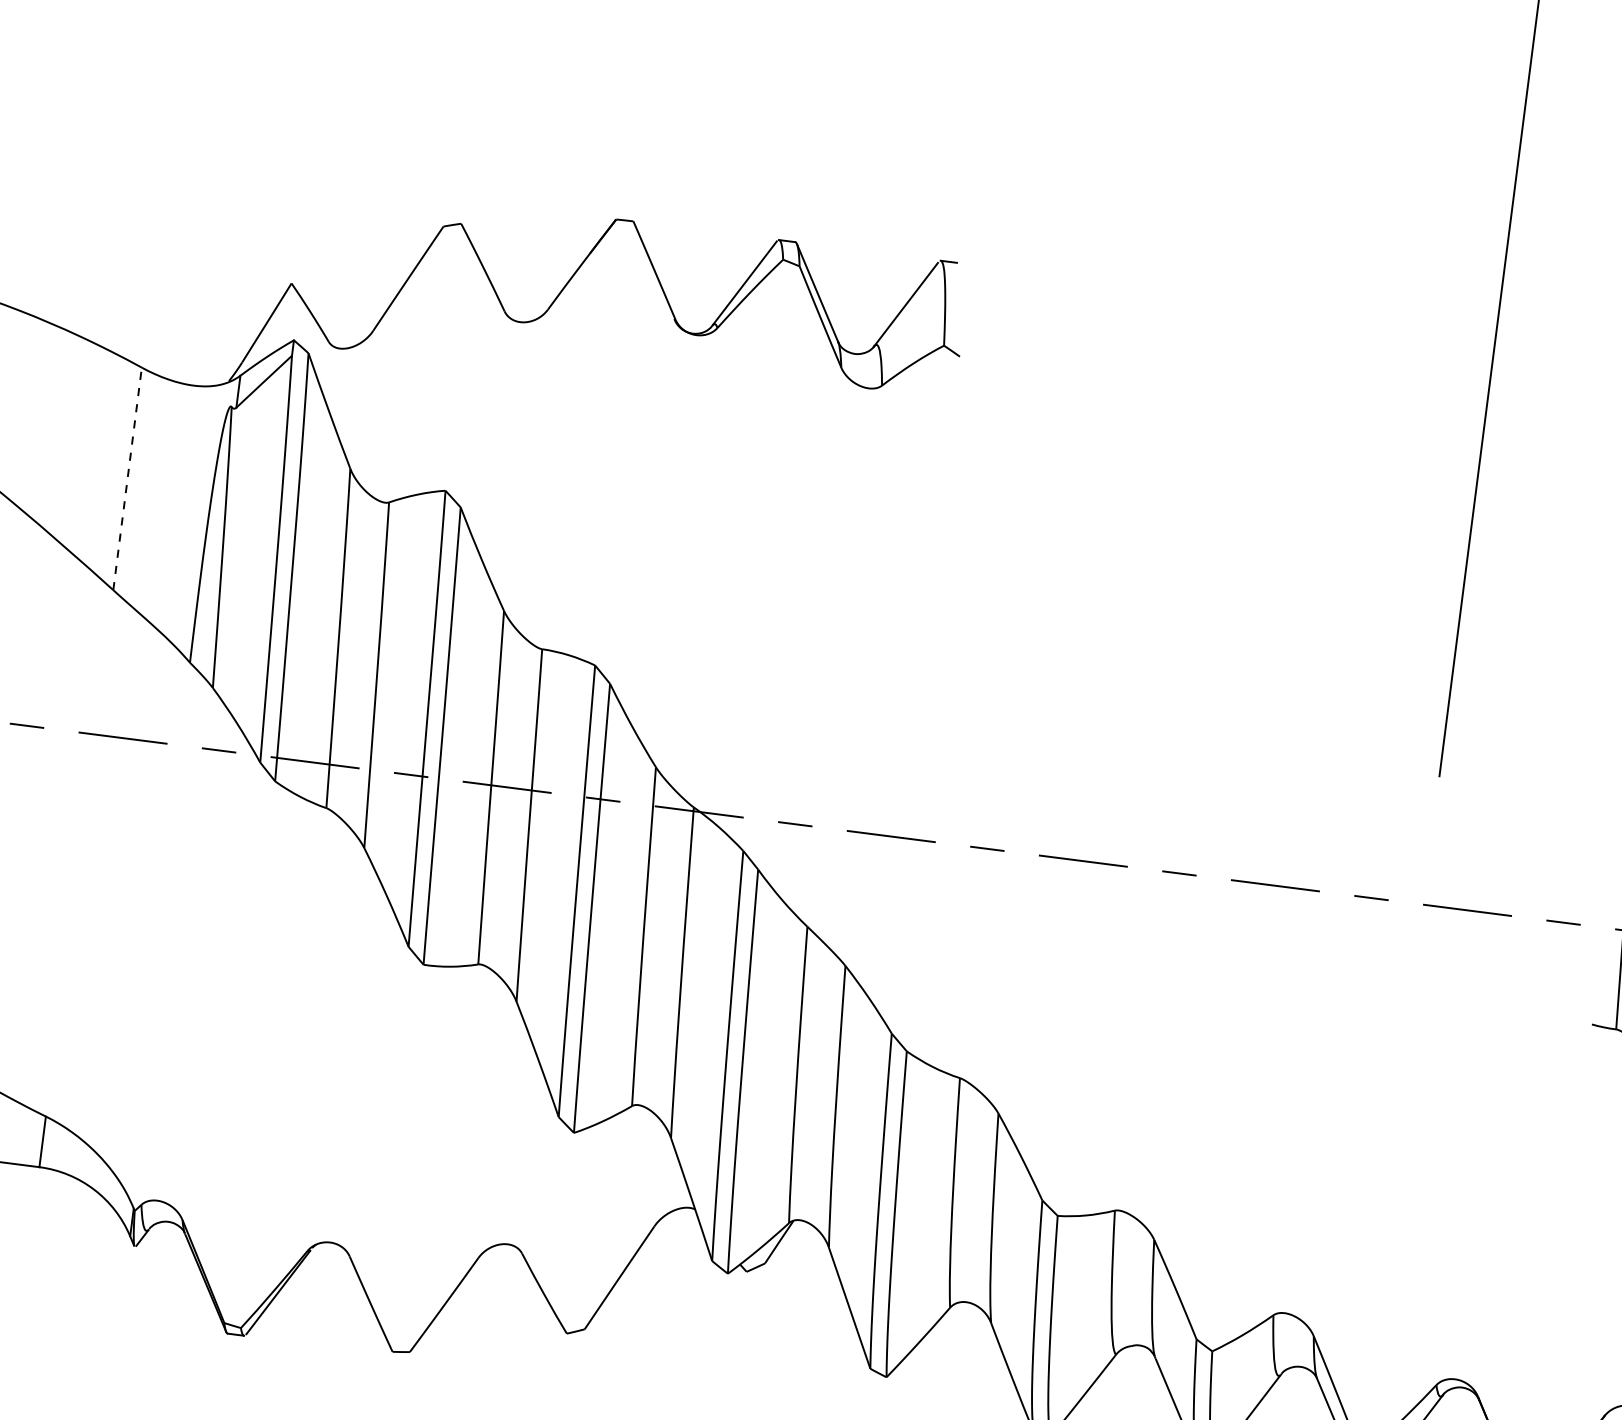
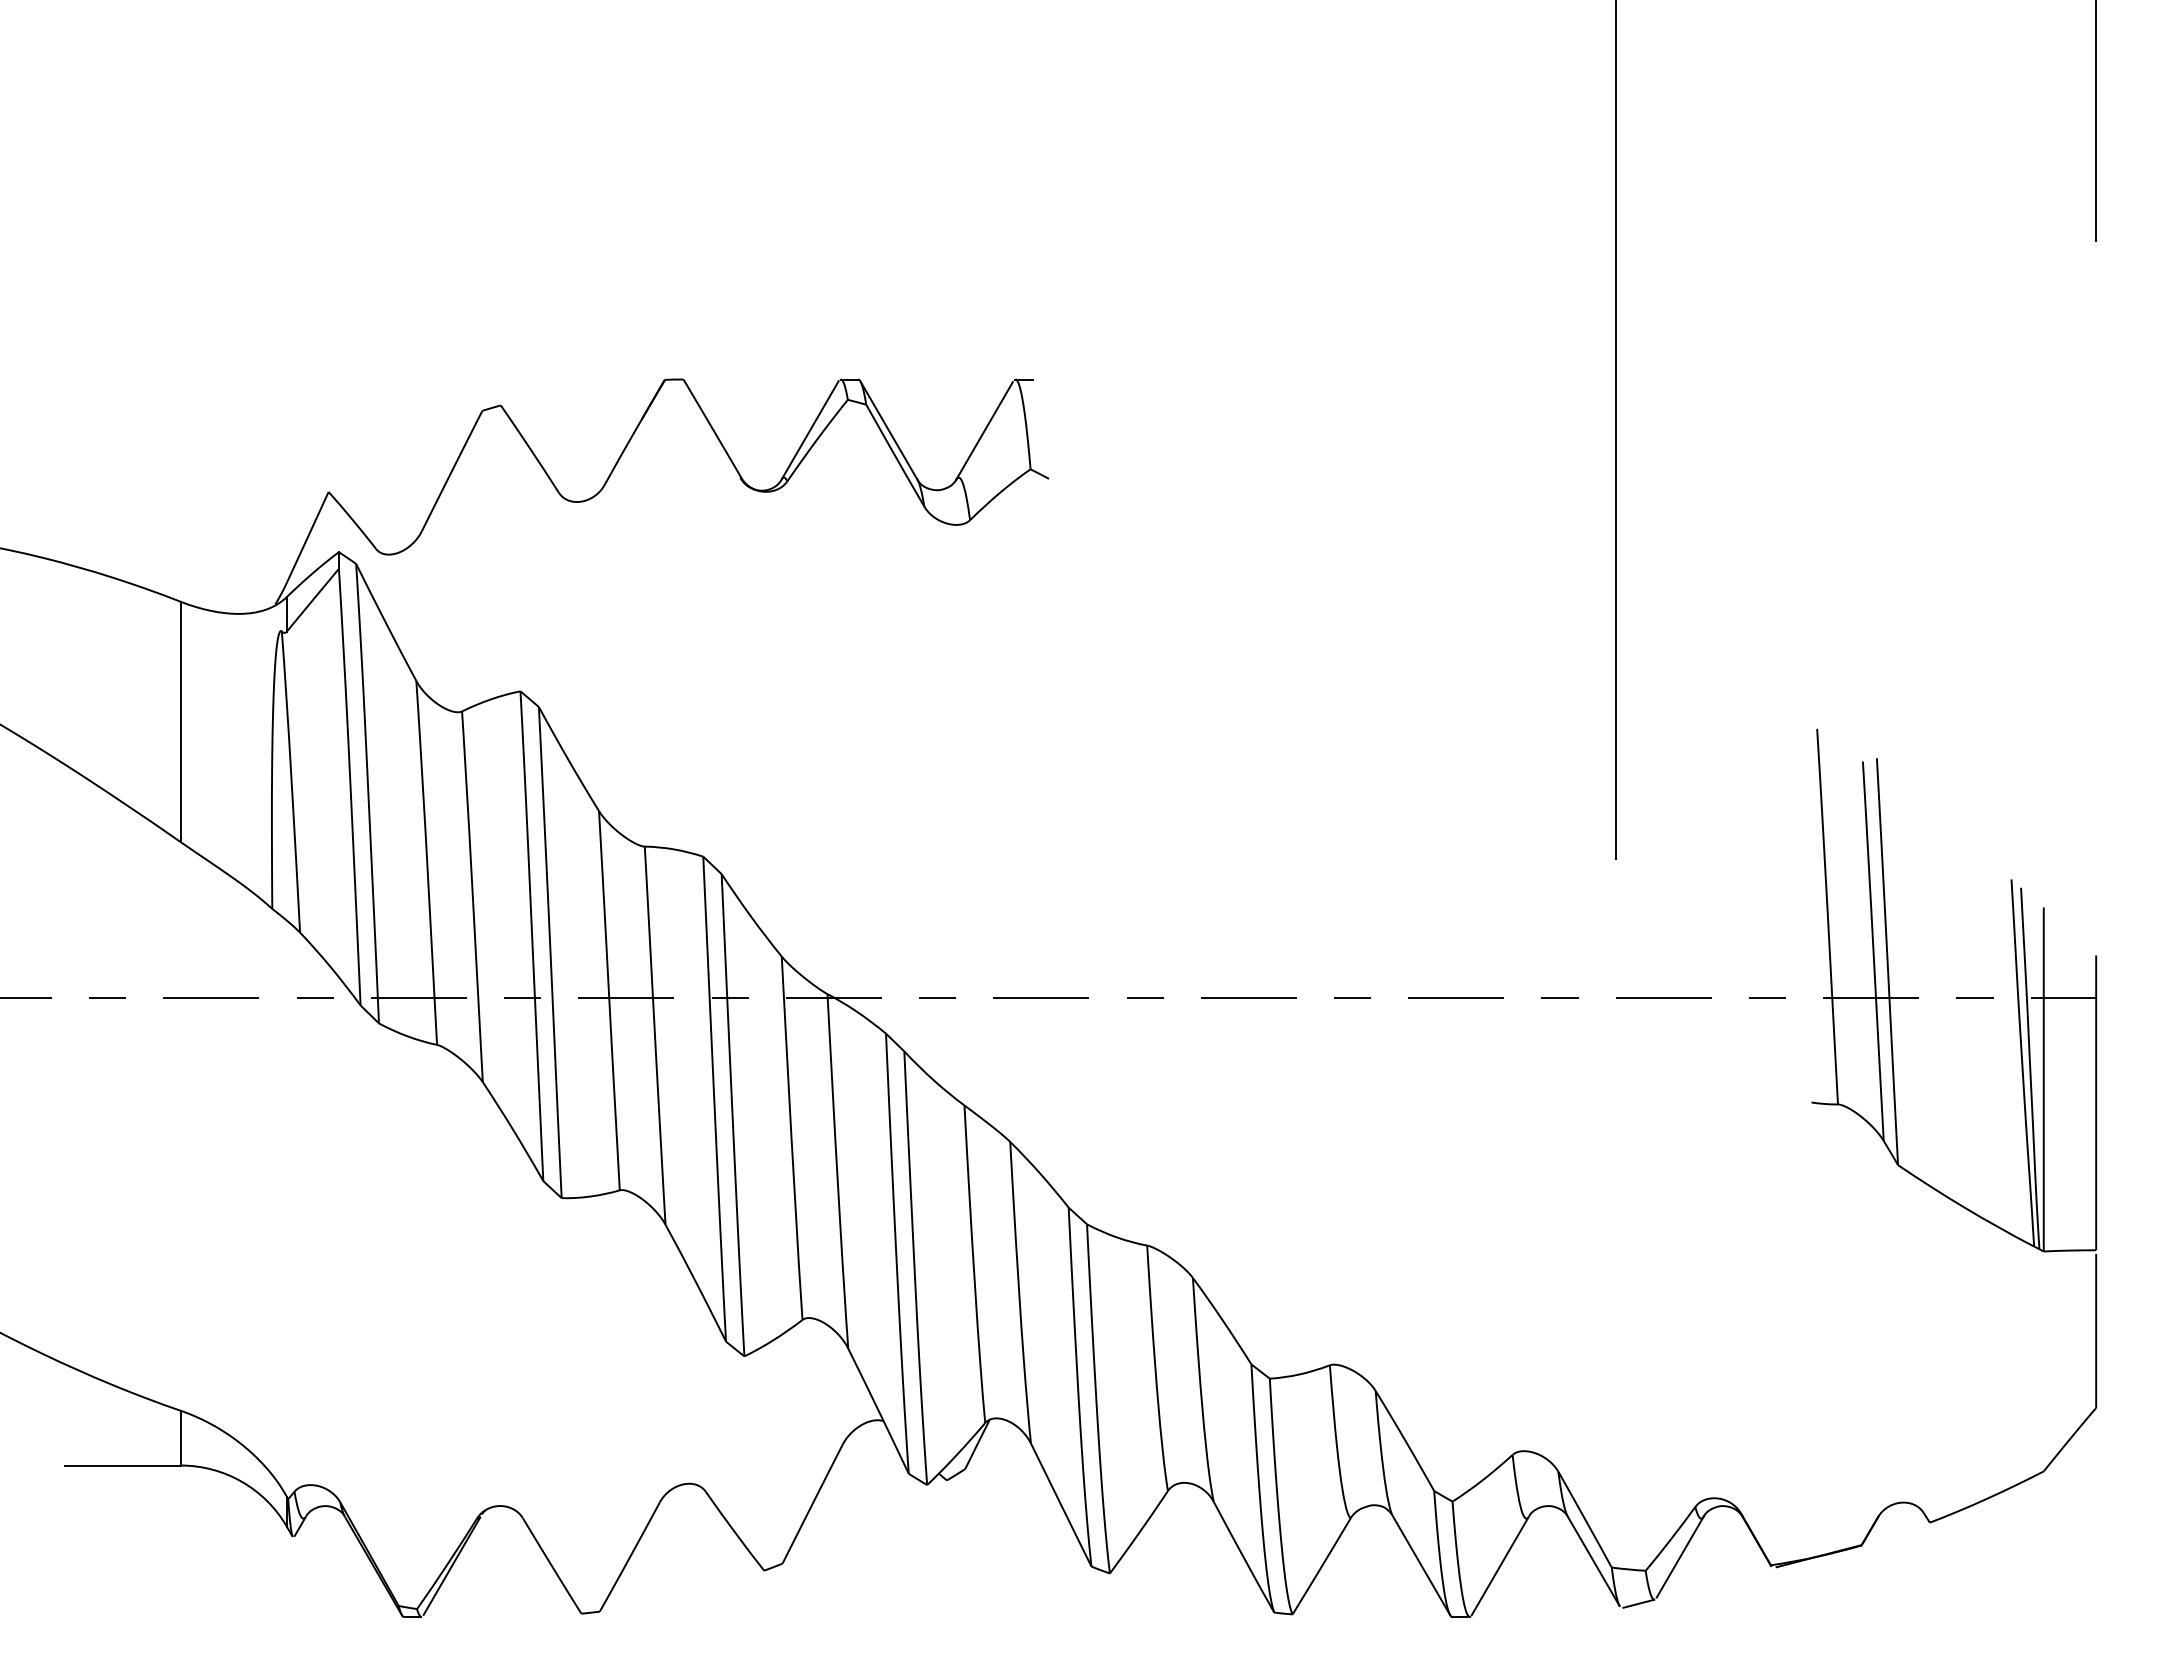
line: (127, 478) -> (180, 721), dashed -> solid

